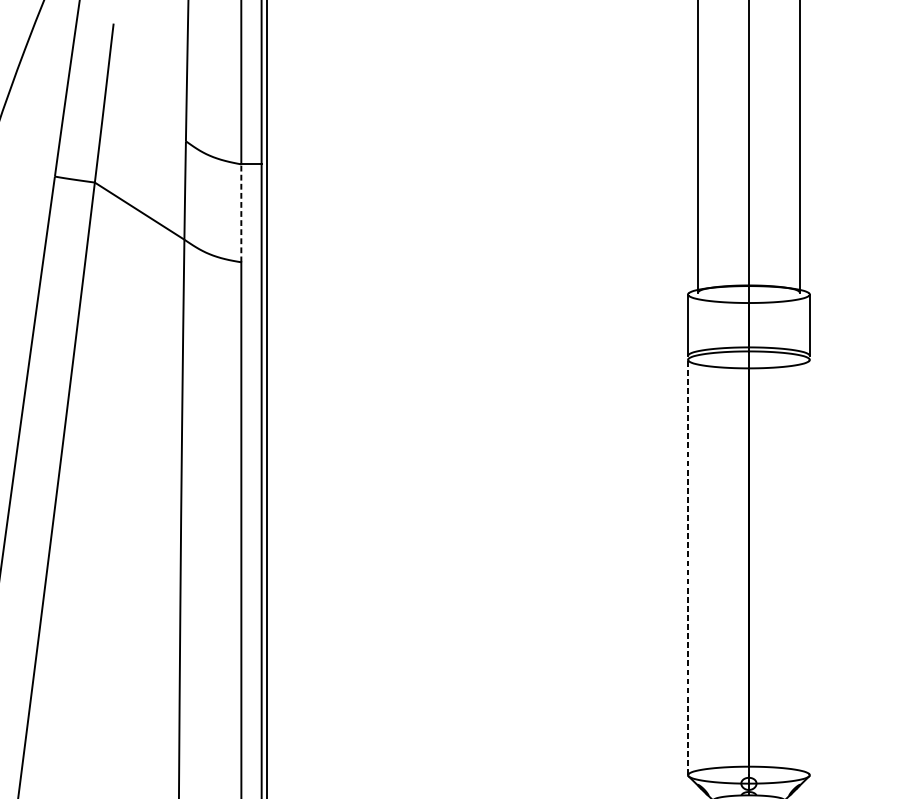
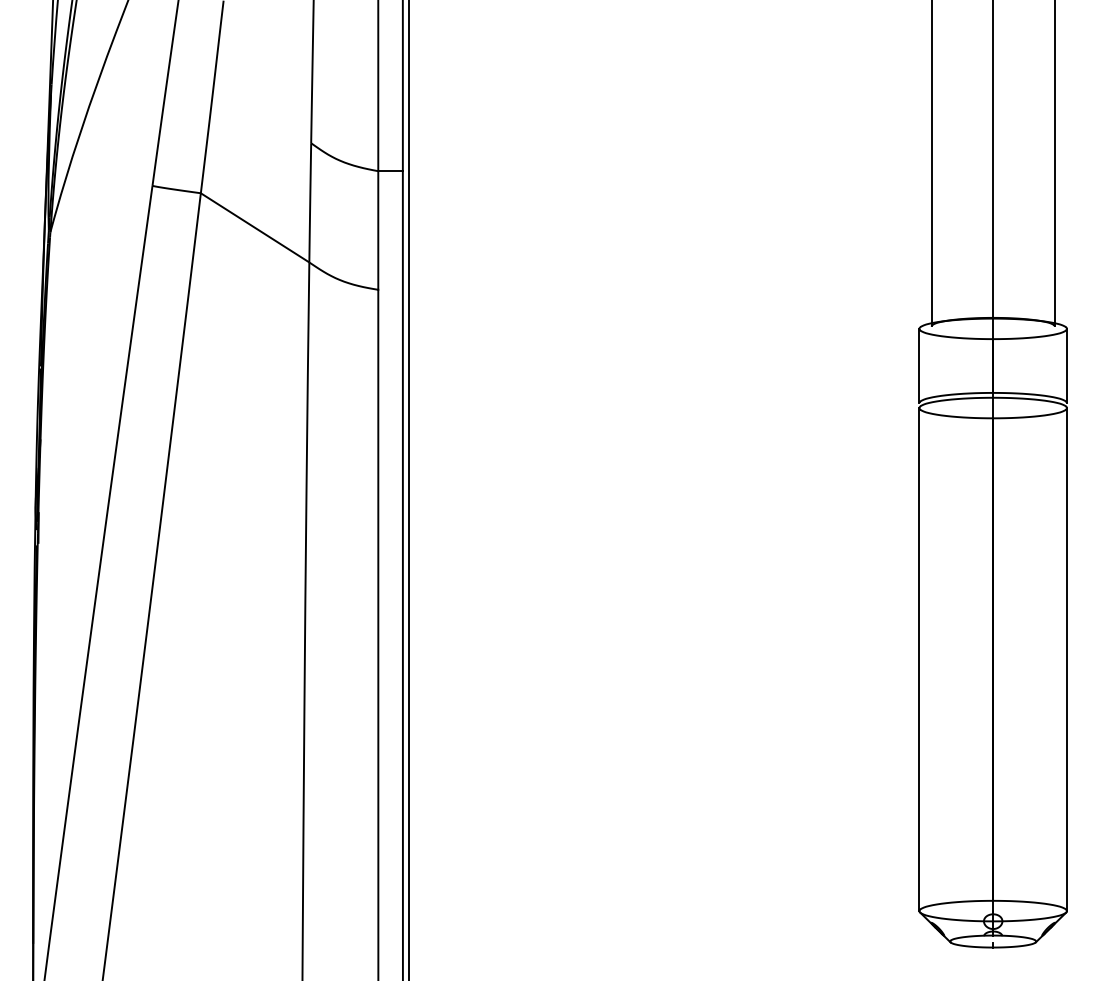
line: (241, 213) -> (378, 230), dashed -> solid
line: (688, 567) -> (919, 659), dashed -> solid
line: (809, 567) -> (1066, 659), added

